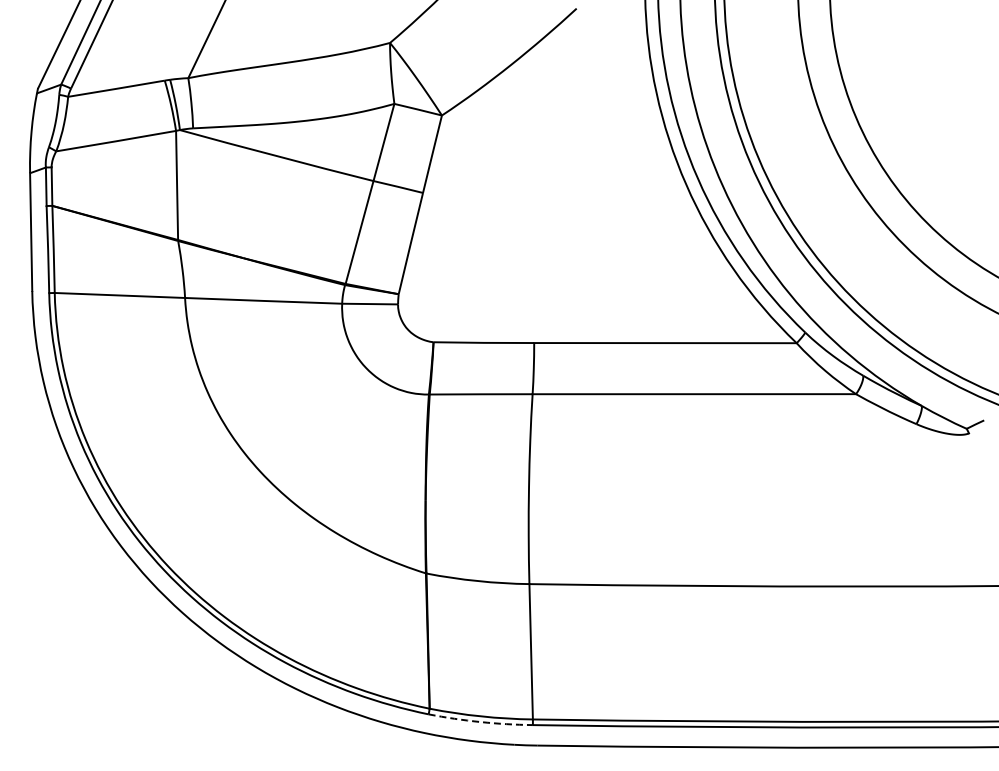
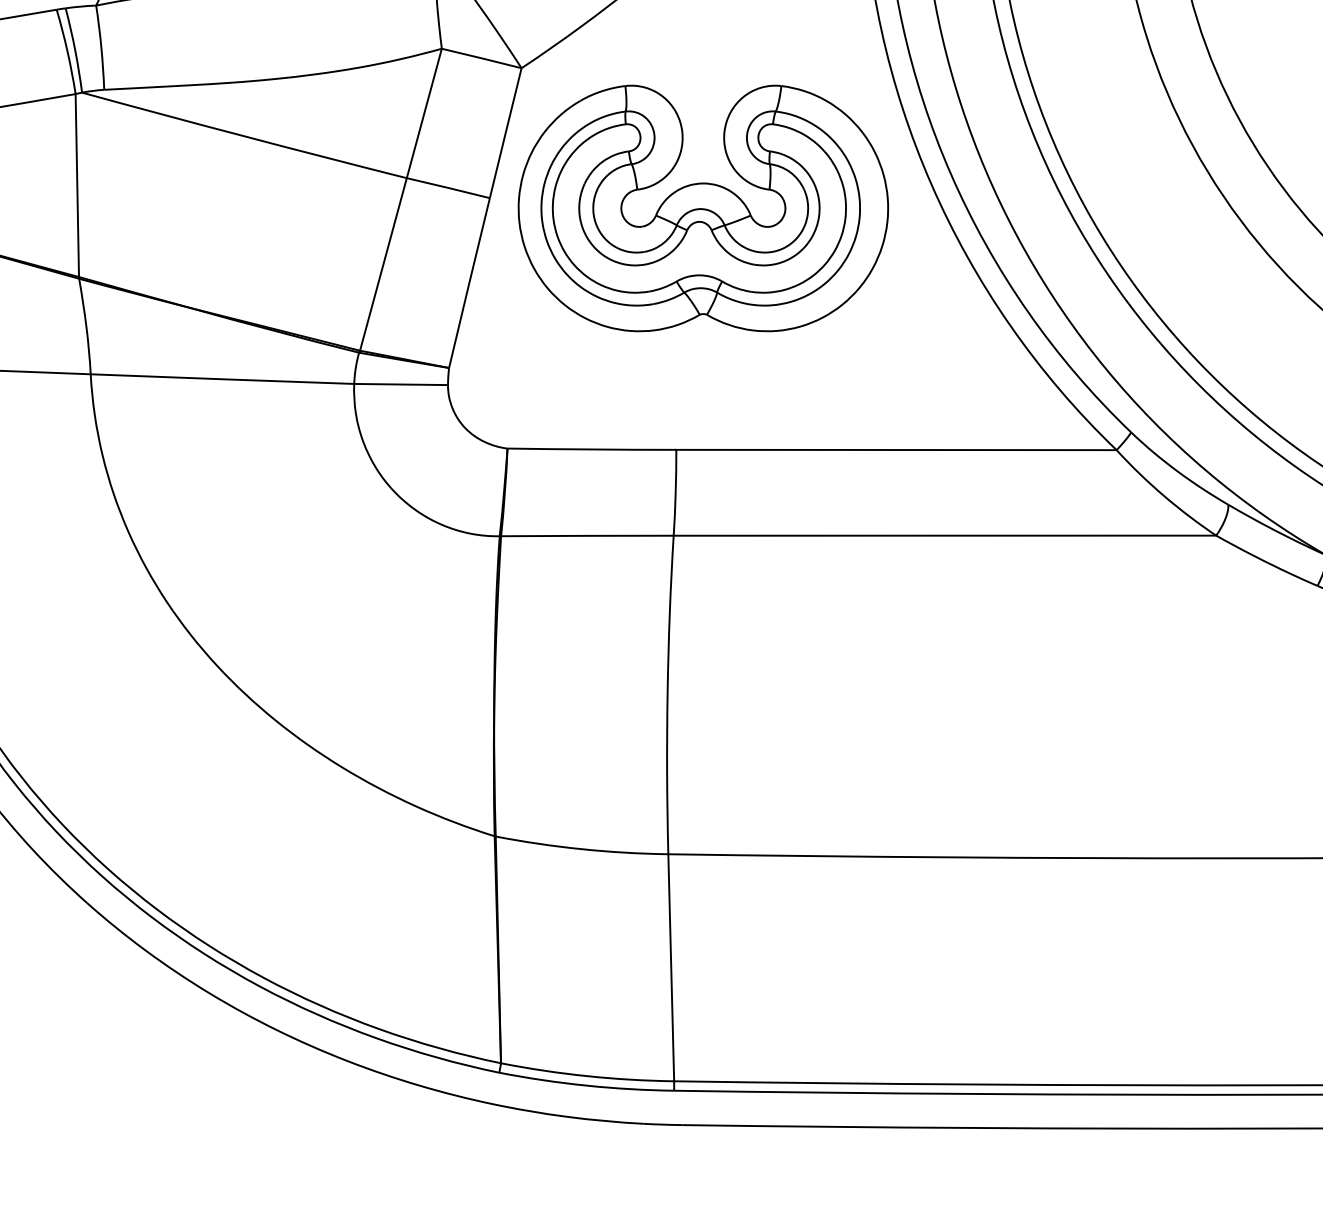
part: (550, 199) -> (703, 209), added
arc: (480, 722) -> (586, 1086), dashed -> solid

